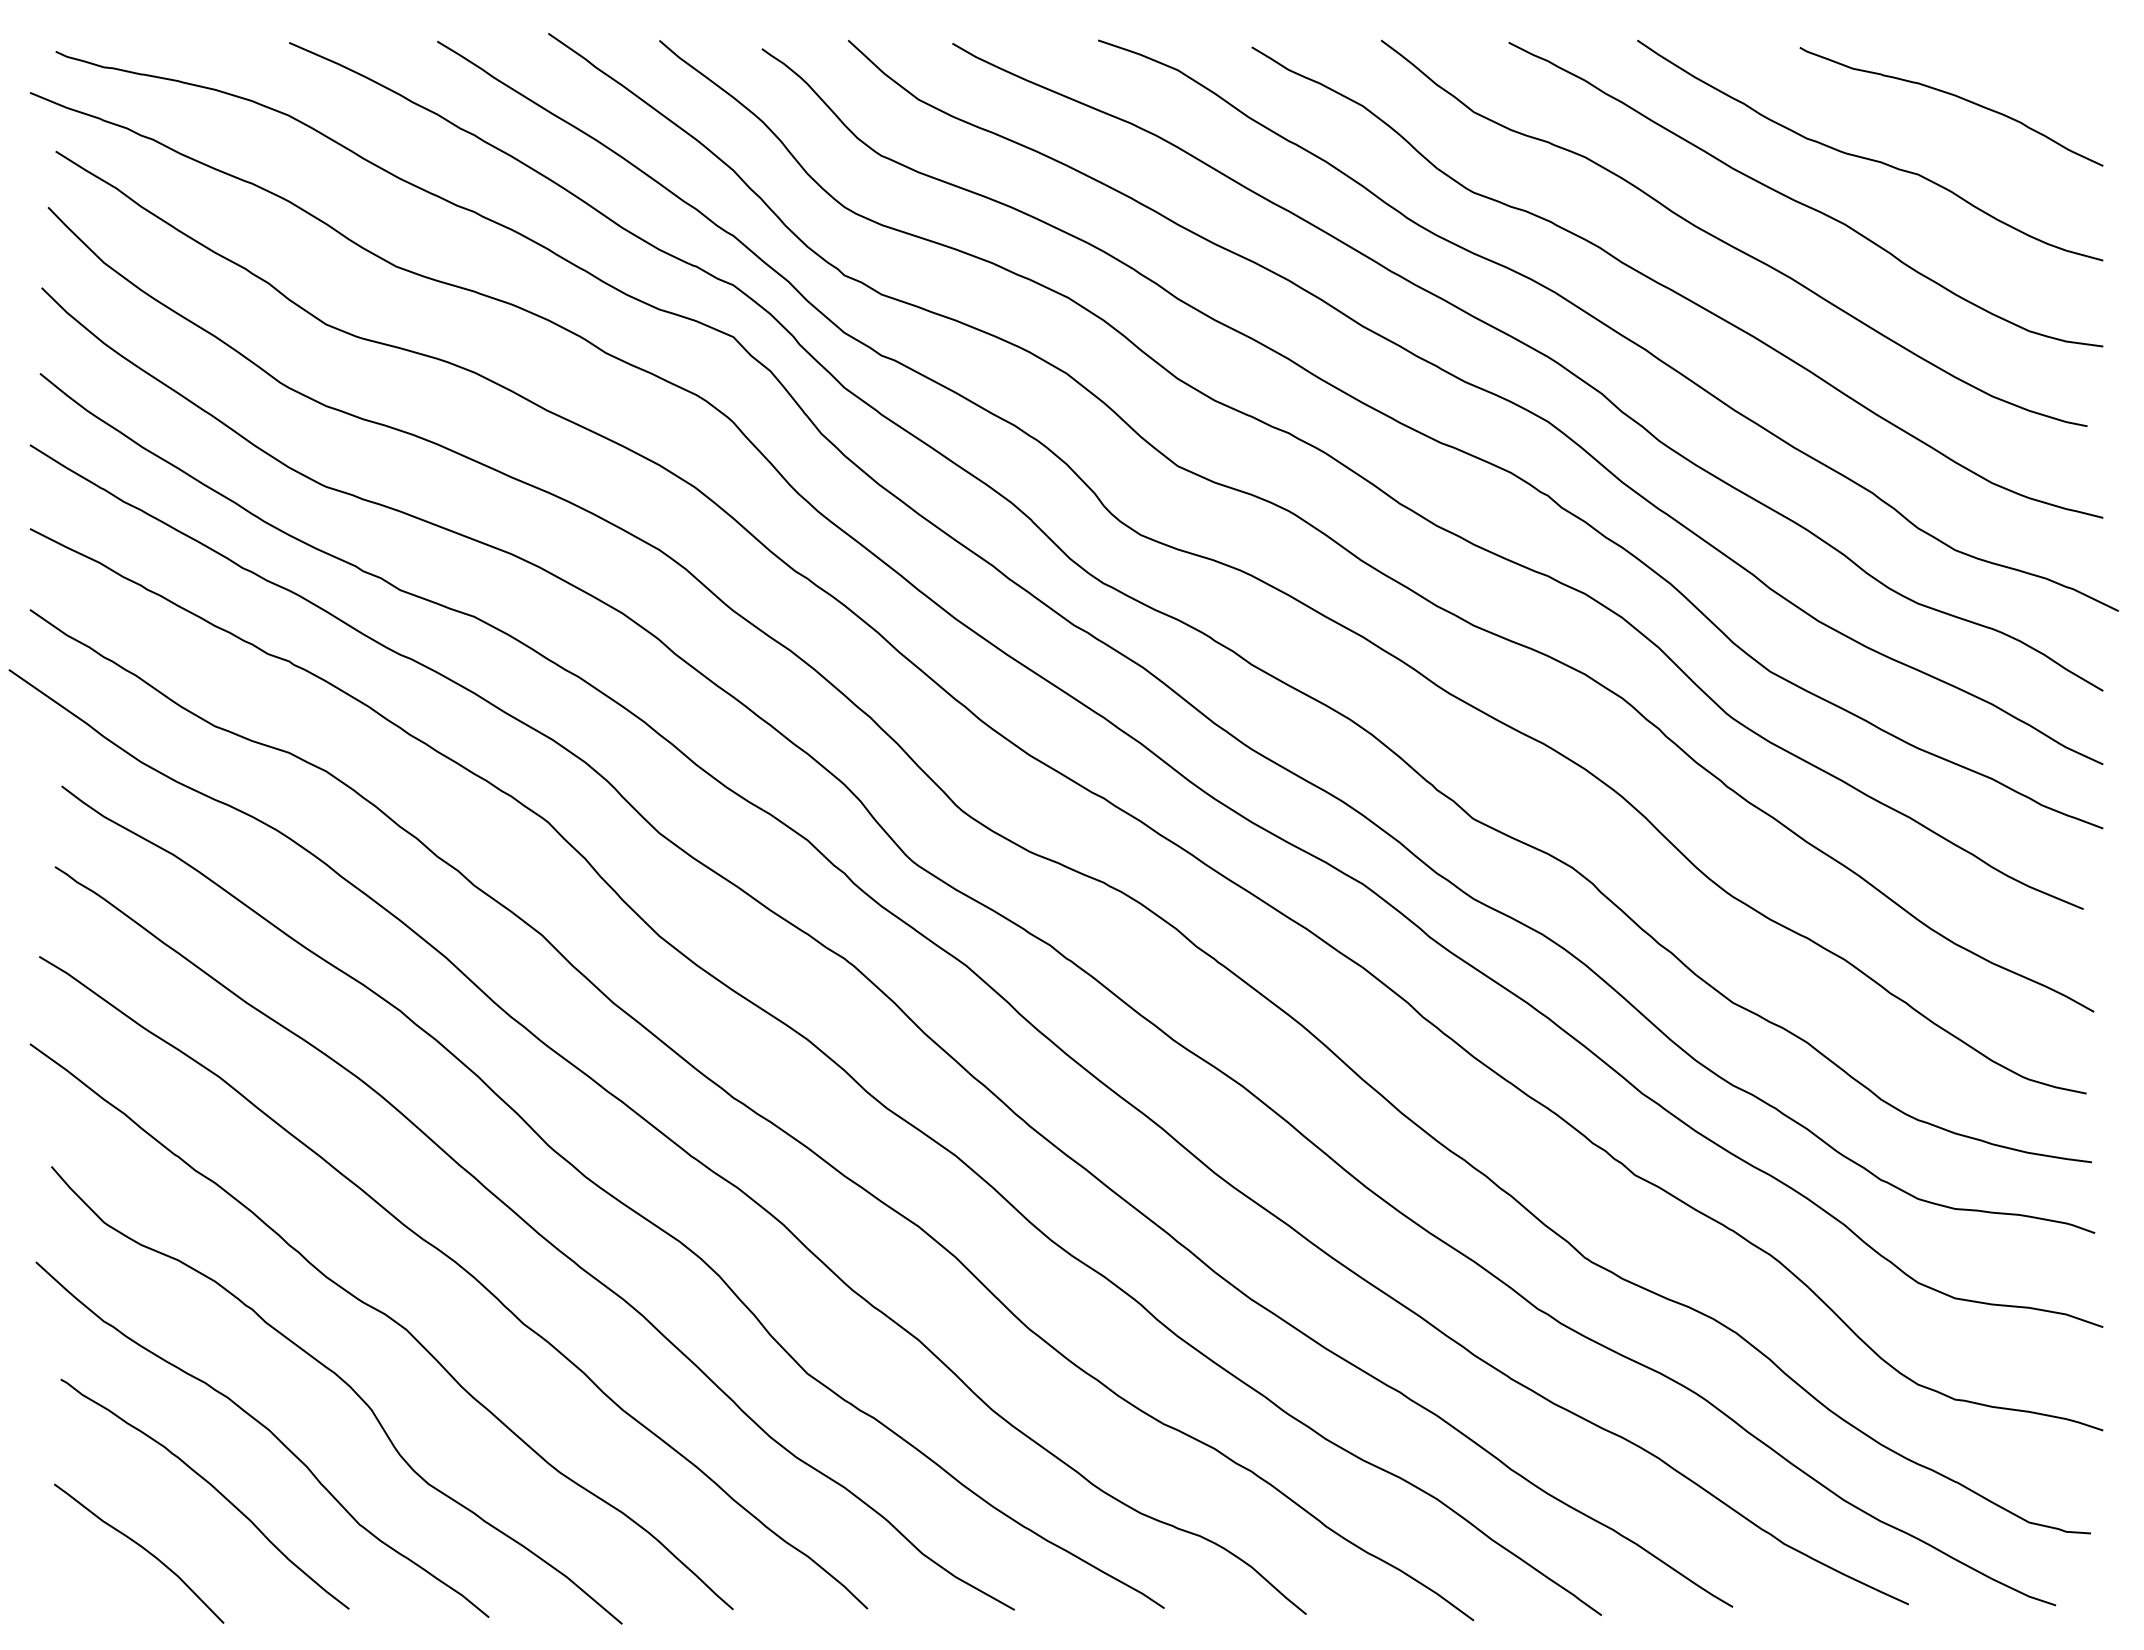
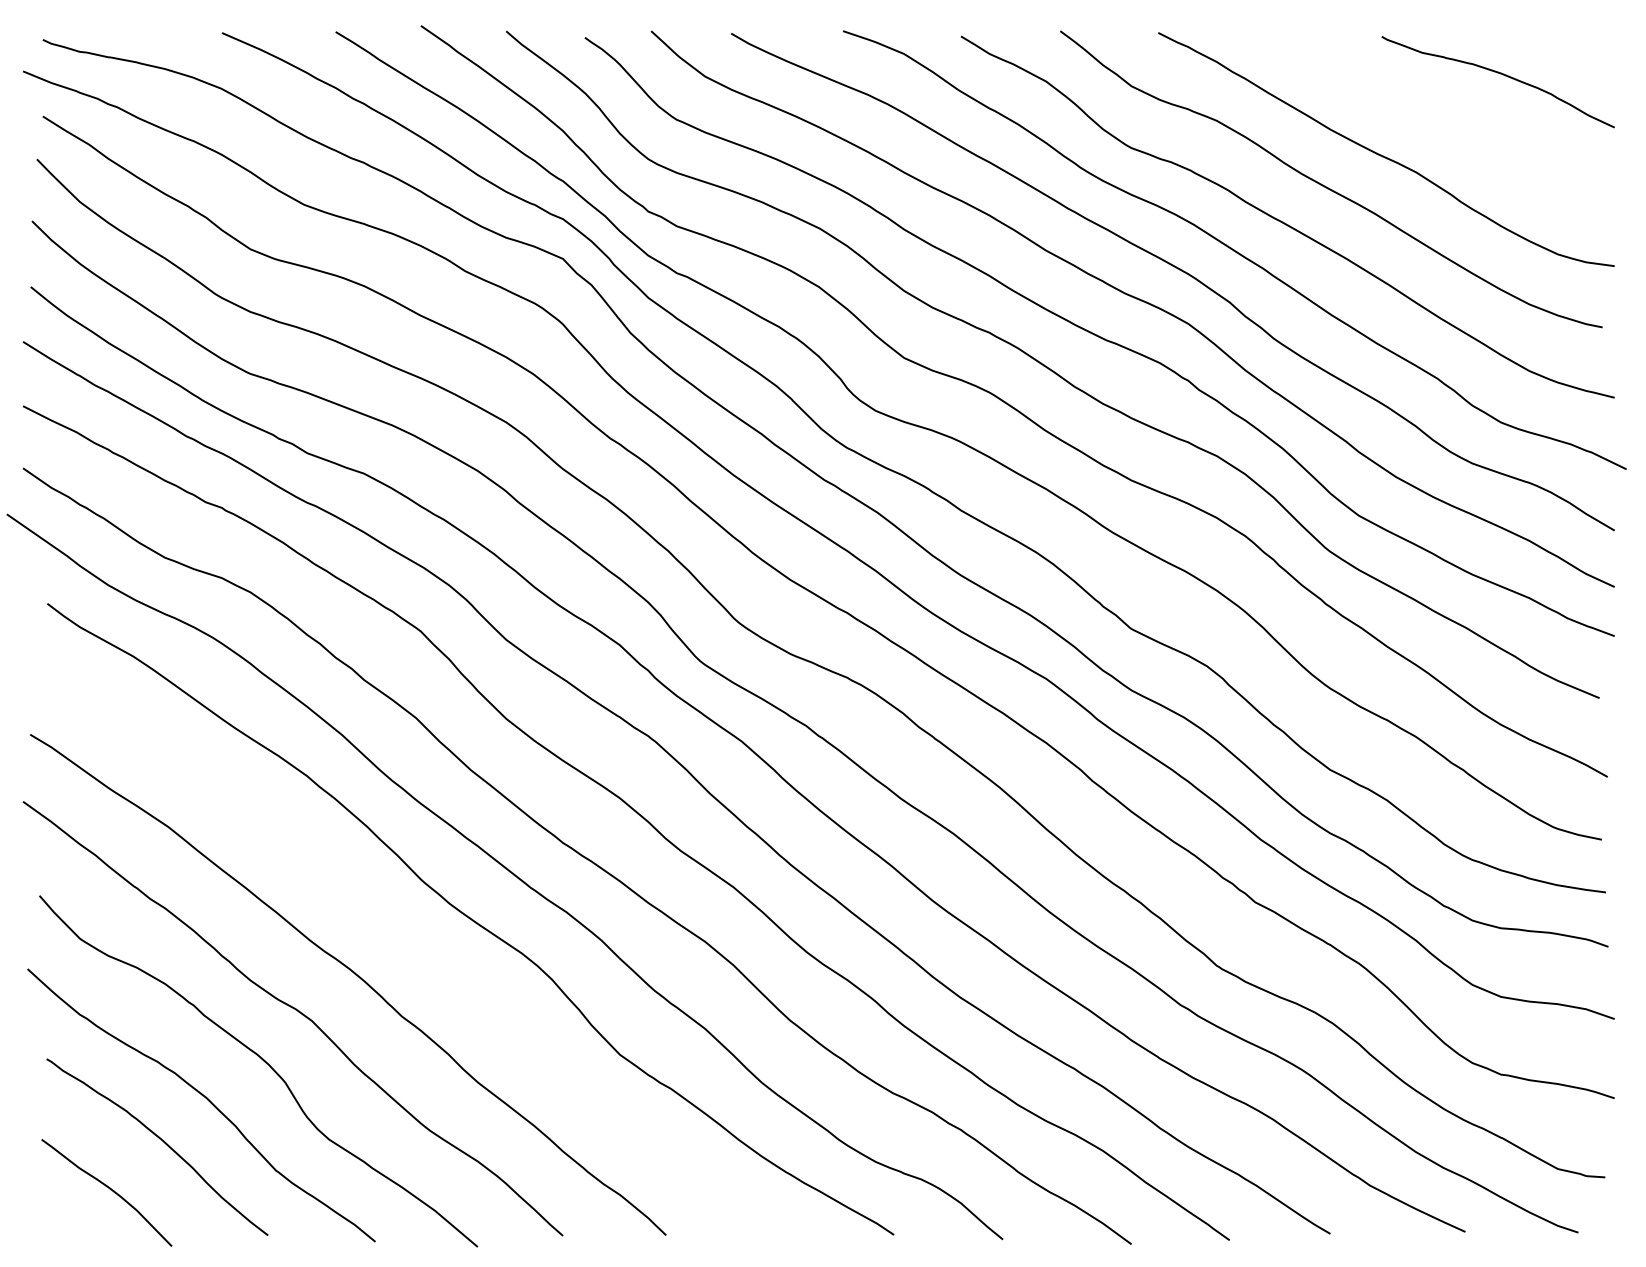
curve: (1870, 158) -> (1436, 121), removed
curve: (538, 1234) -> (413, 947), removed

